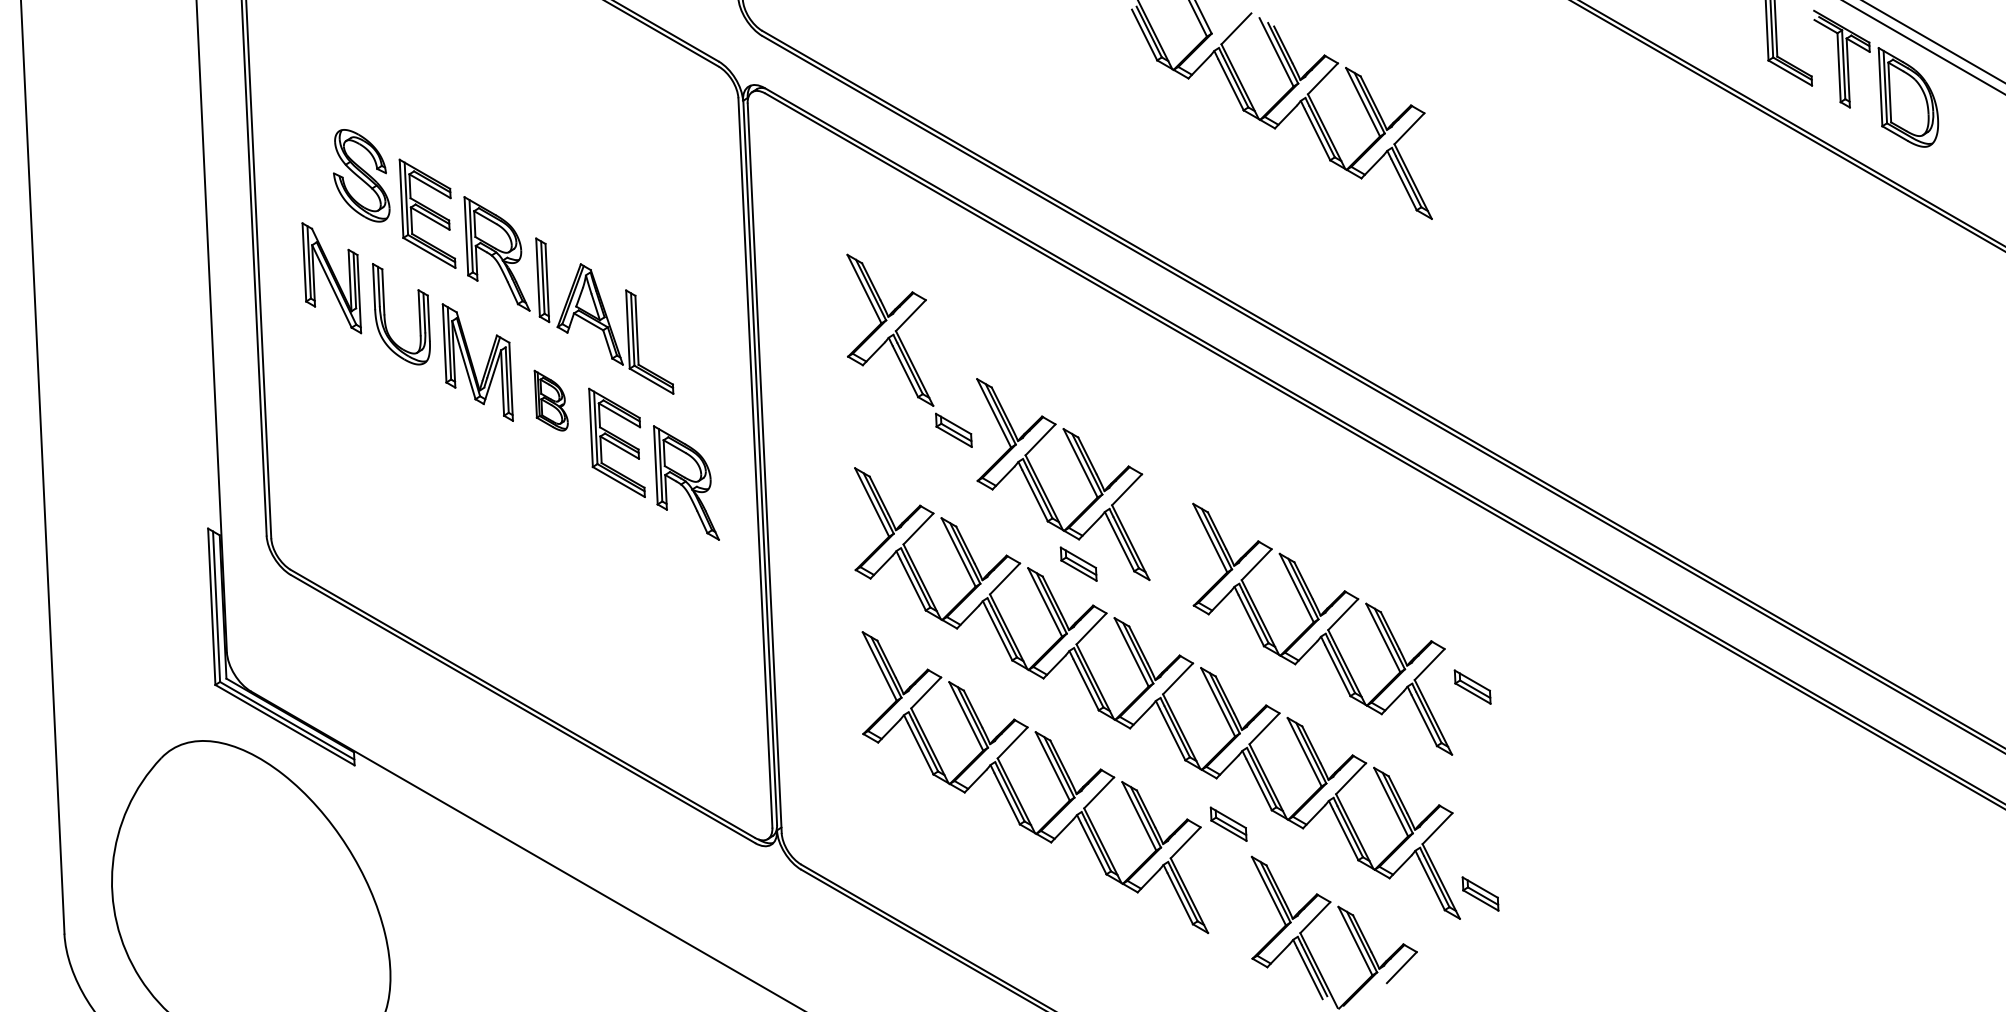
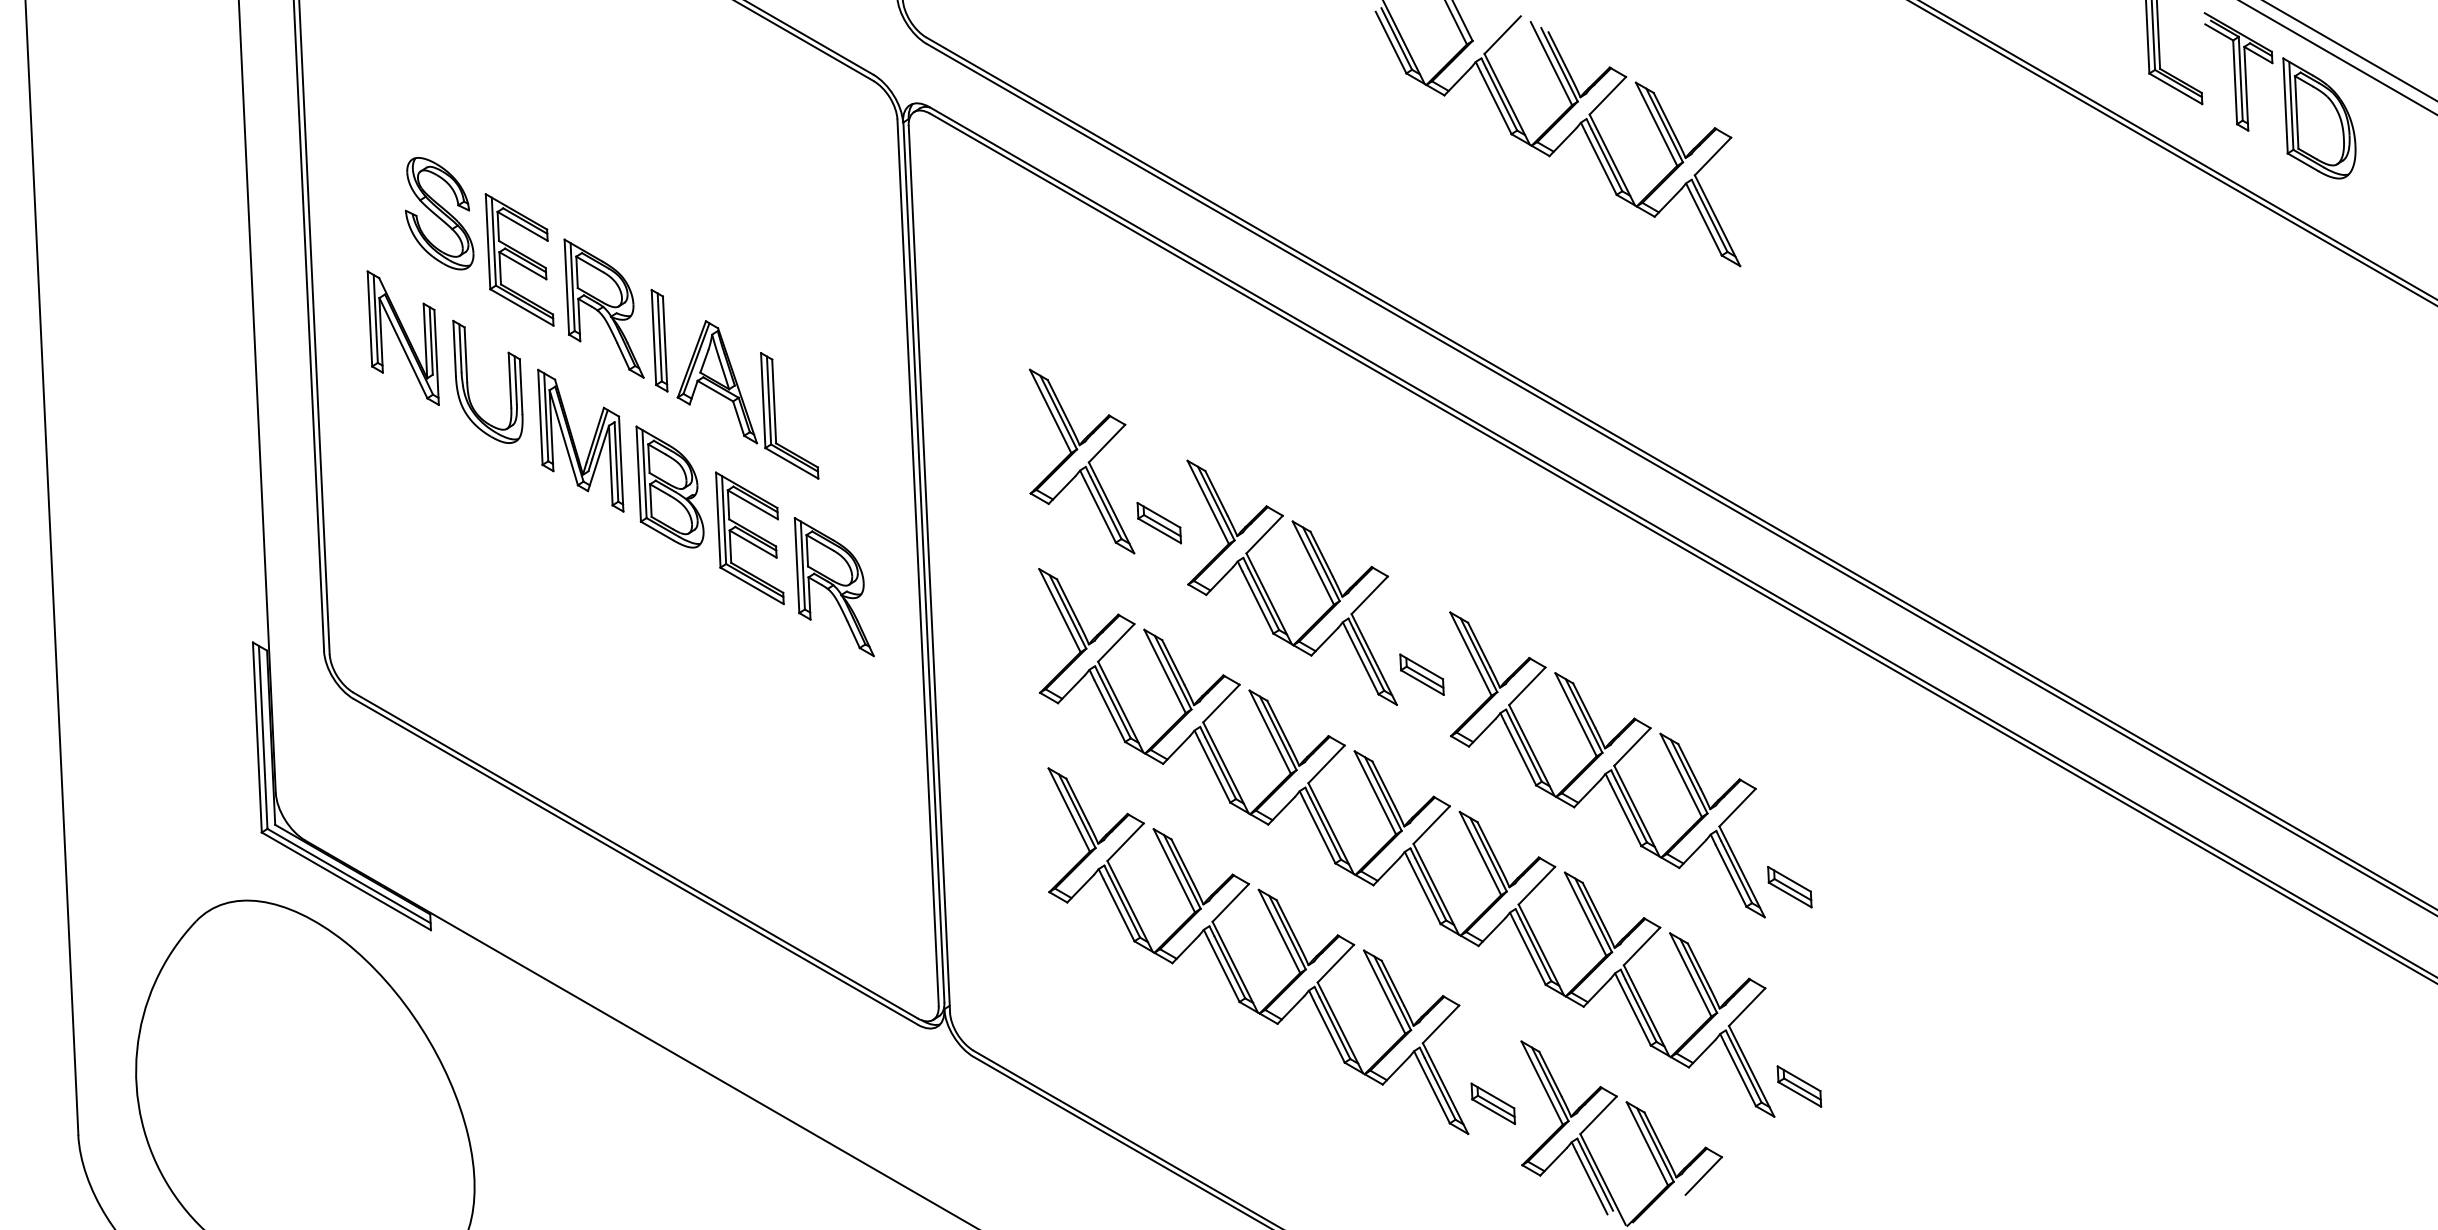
part: (890, 330) -> (1082, 461), moved
part: (550, 400) -> (669, 486), size x1.67
part: (1078, 564) -> (1421, 674), moved
part: (1472, 687) -> (1789, 887), moved
part: (1228, 824) -> (1492, 1103), moved

